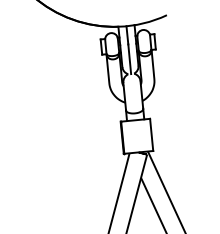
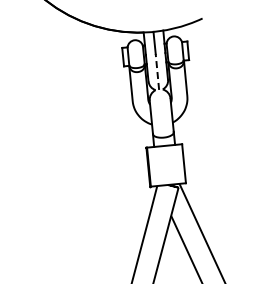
line: (129, 58) -> (157, 71), solid -> dashed

